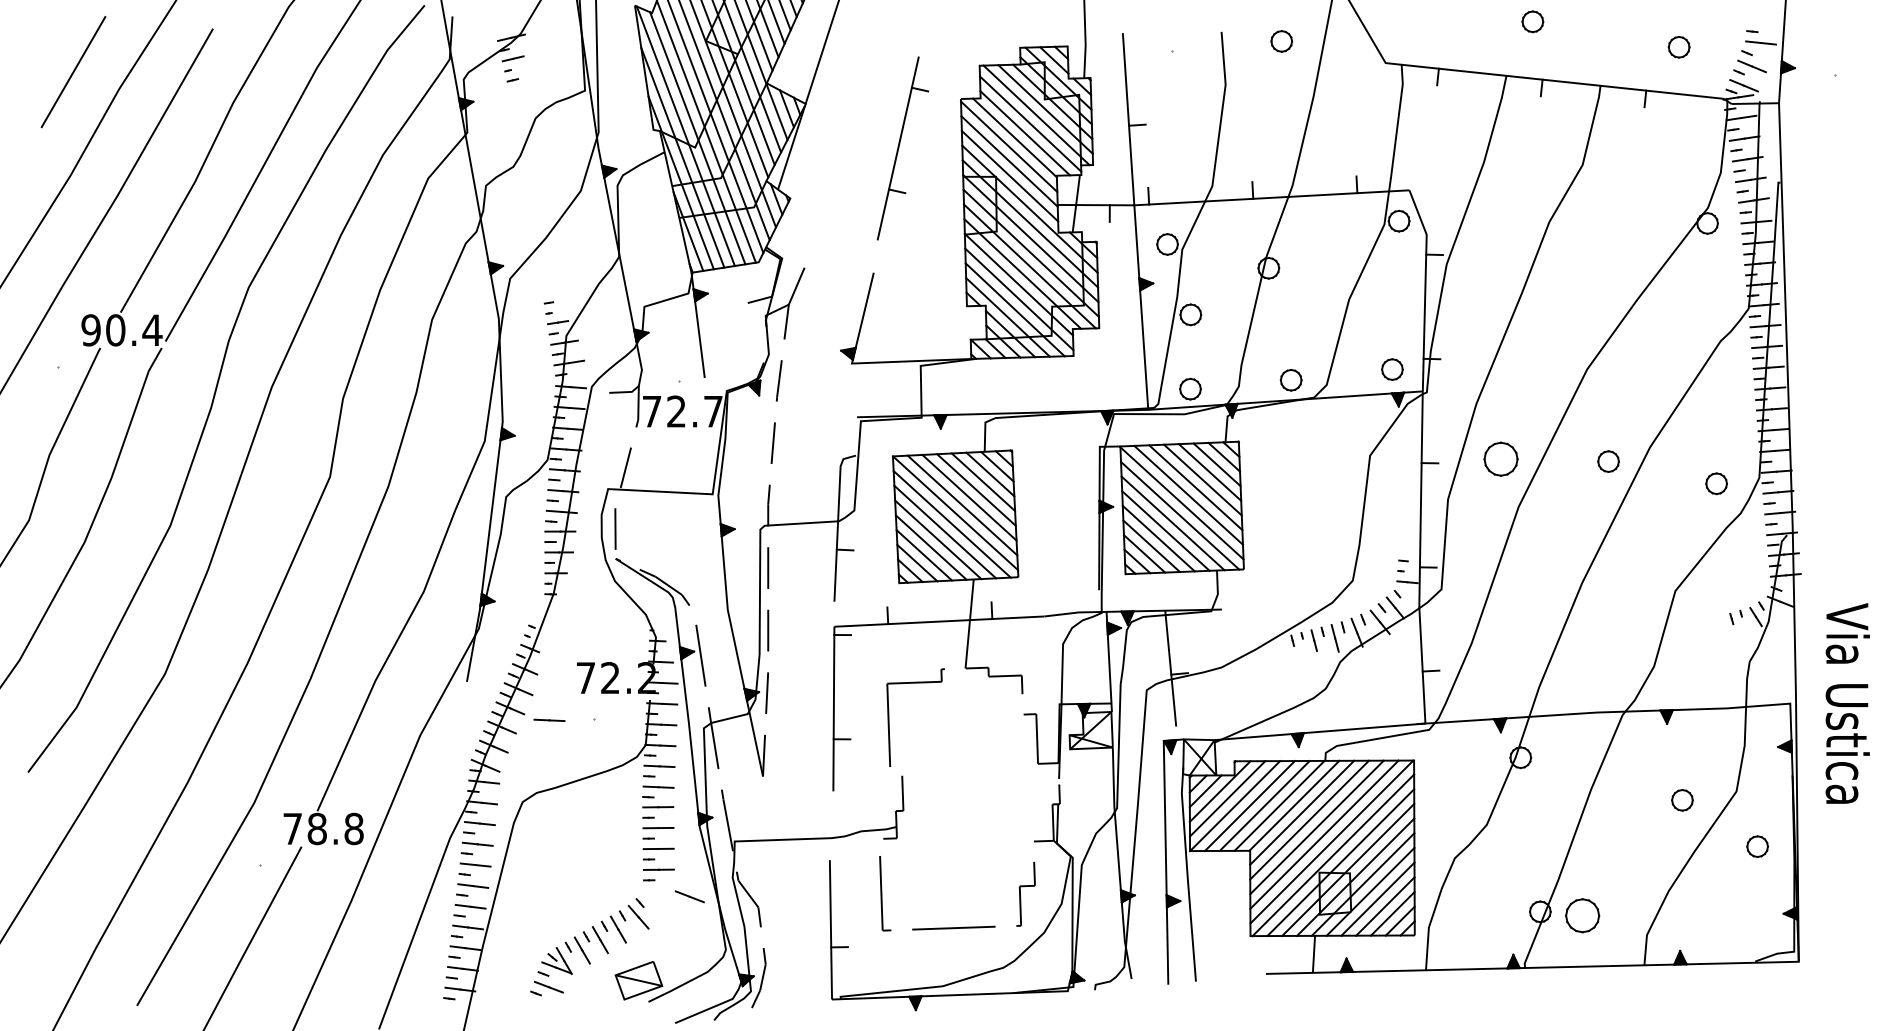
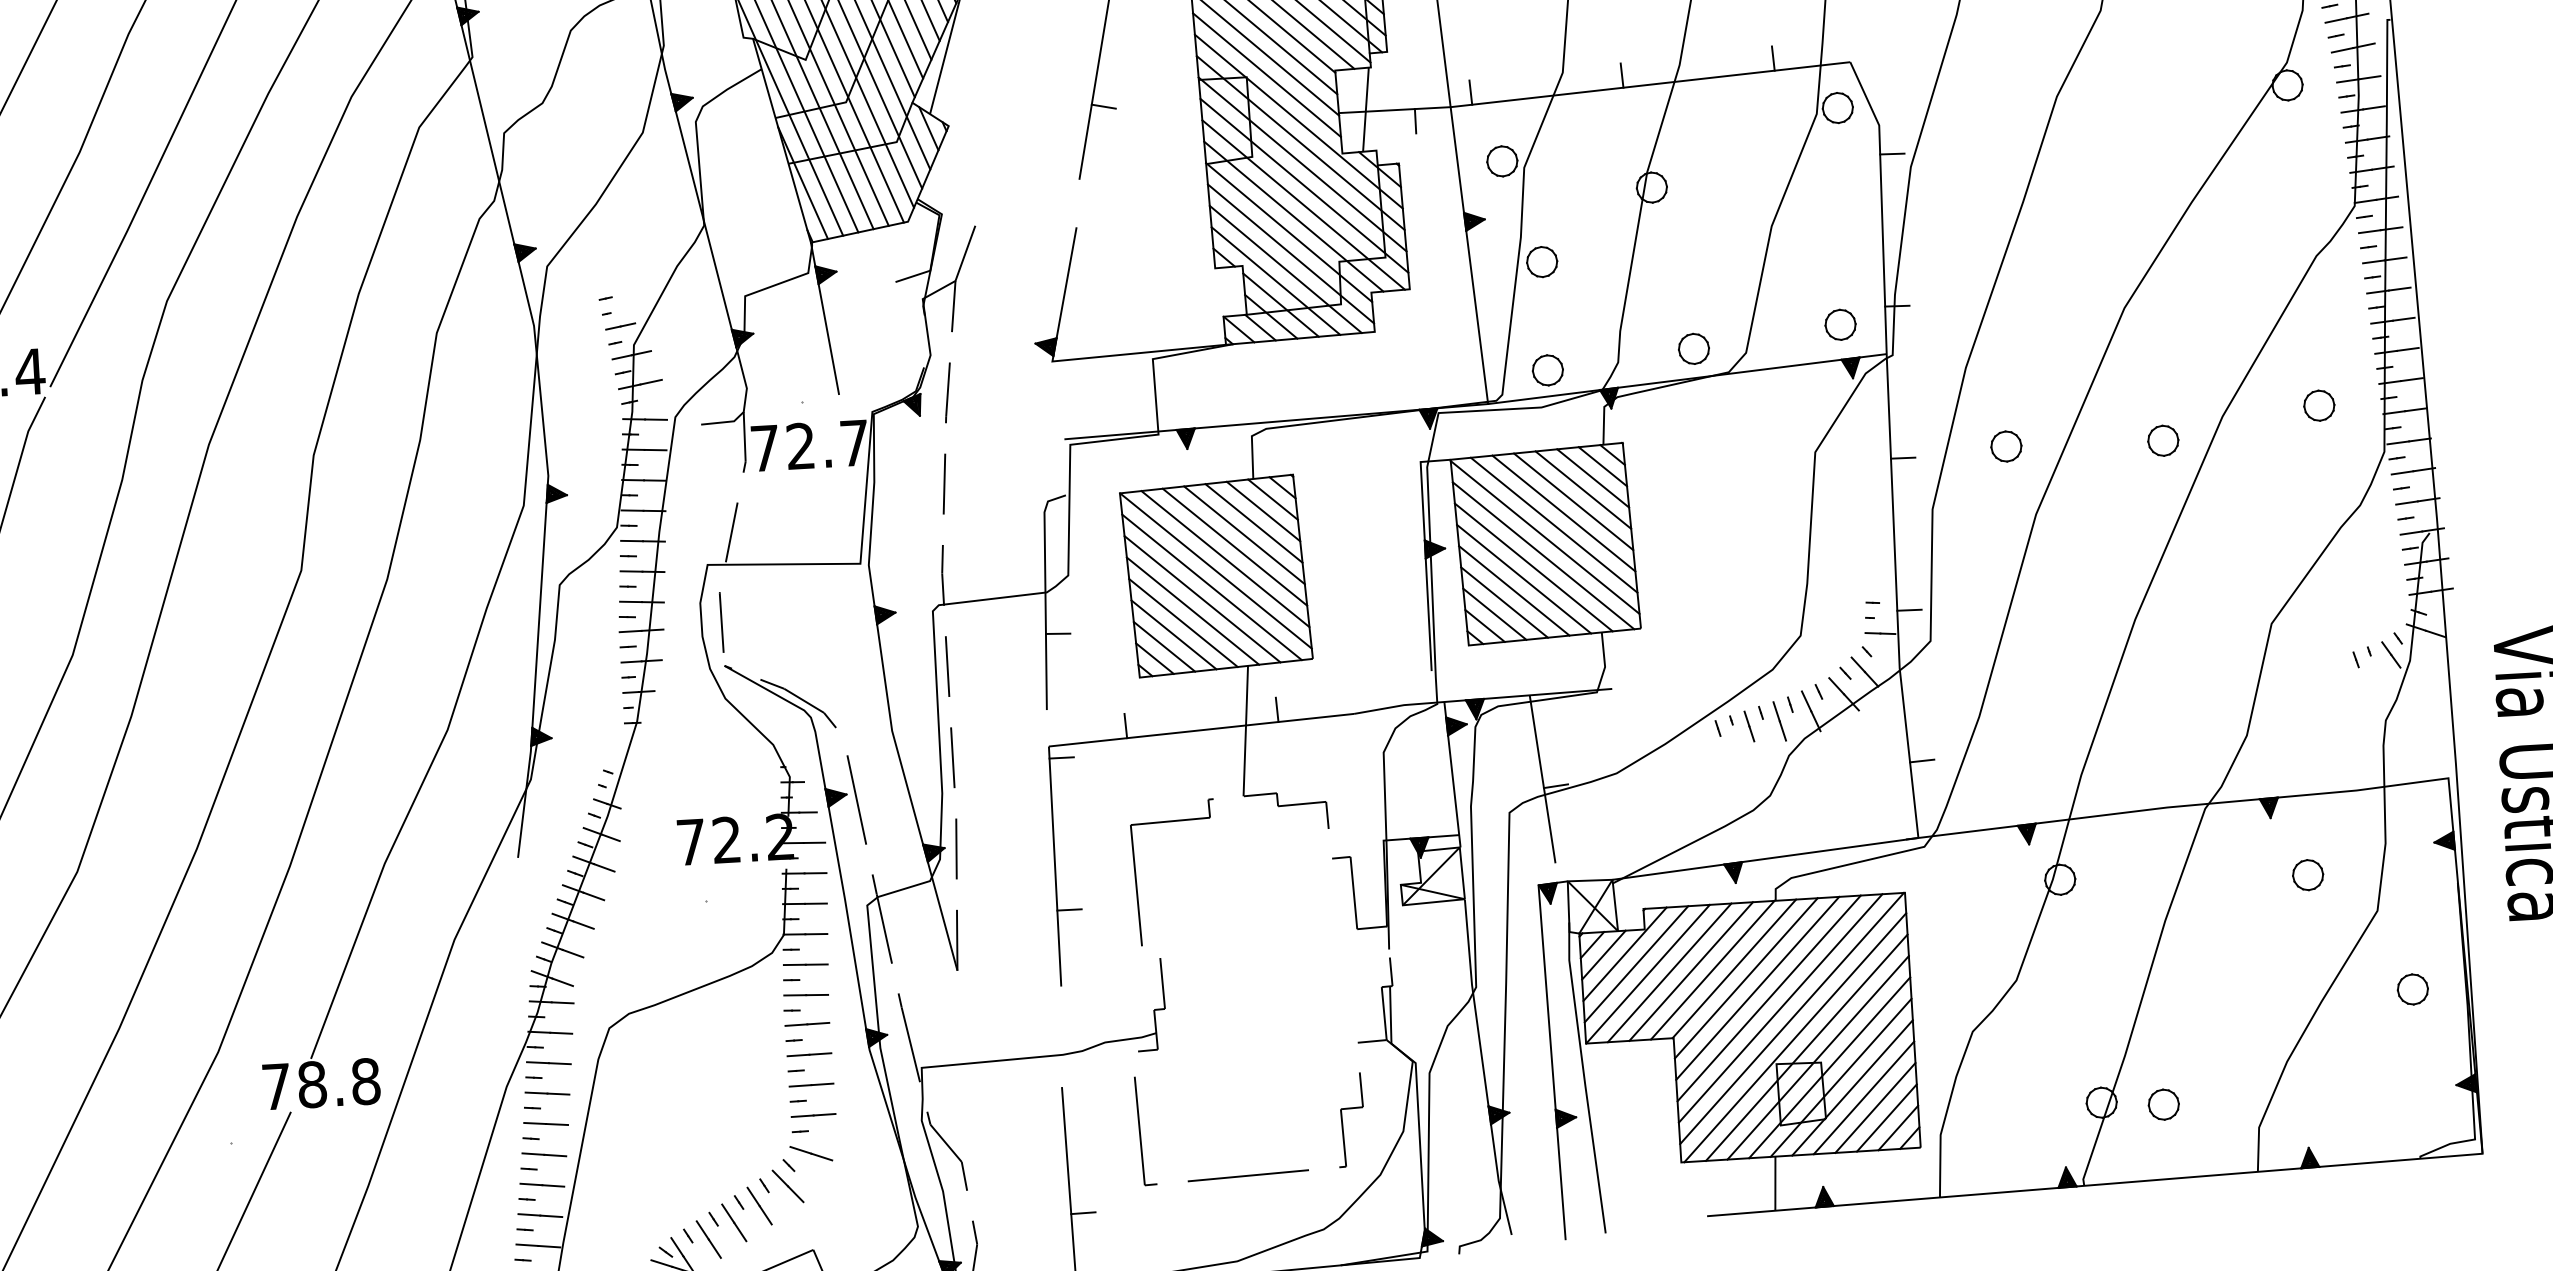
part: (1500, 459) -> (2005, 446), size x0.62
part: (1716, 483) -> (2319, 405), moved
line: (549, 719) -> (641, 905), removed
part: (1682, 800) -> (2308, 875), moved
line: (689, 896) -> (810, 1153), moved
part: (1582, 915) -> (2163, 1104), size x0.62

